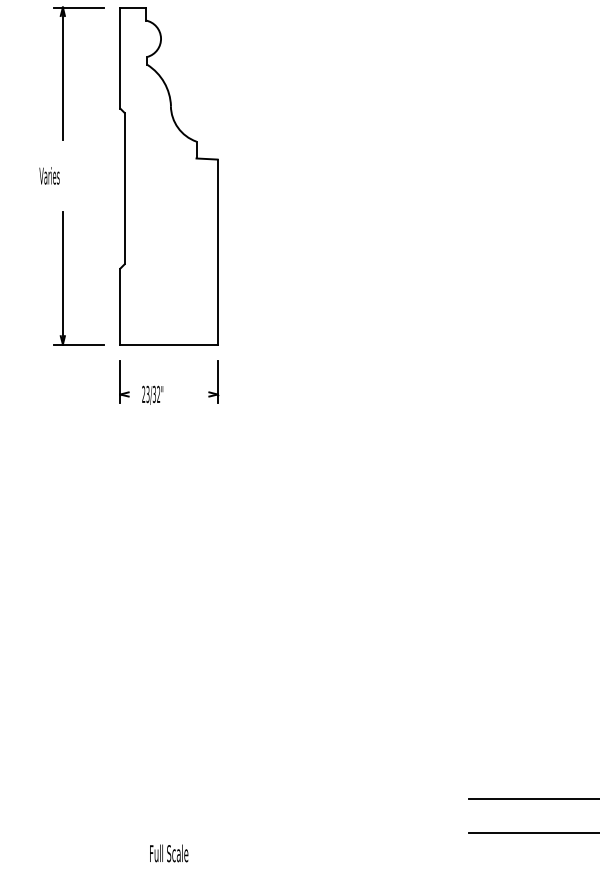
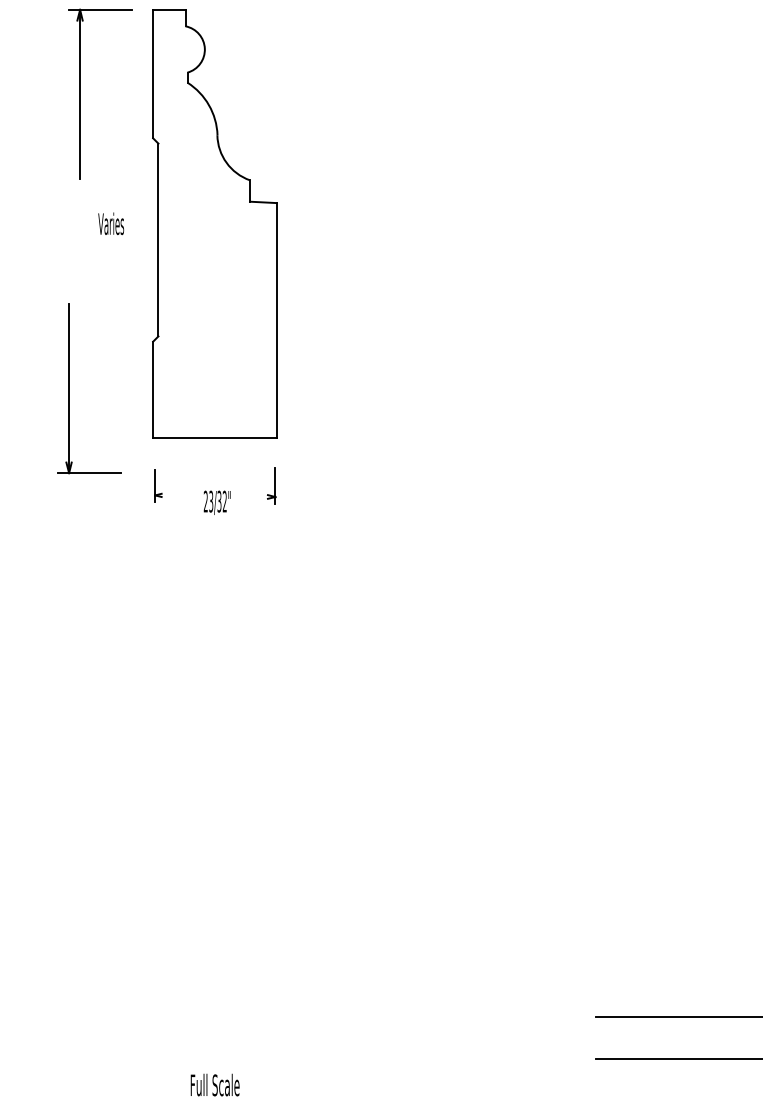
text: (49, 175) -> (111, 223), moved
part: (63, 277) -> (69, 388), moved
part: (124, 381) -> (158, 485), size x0.6
part: (213, 381) -> (271, 485), size x0.7
text: (152, 395) -> (216, 502), moved

